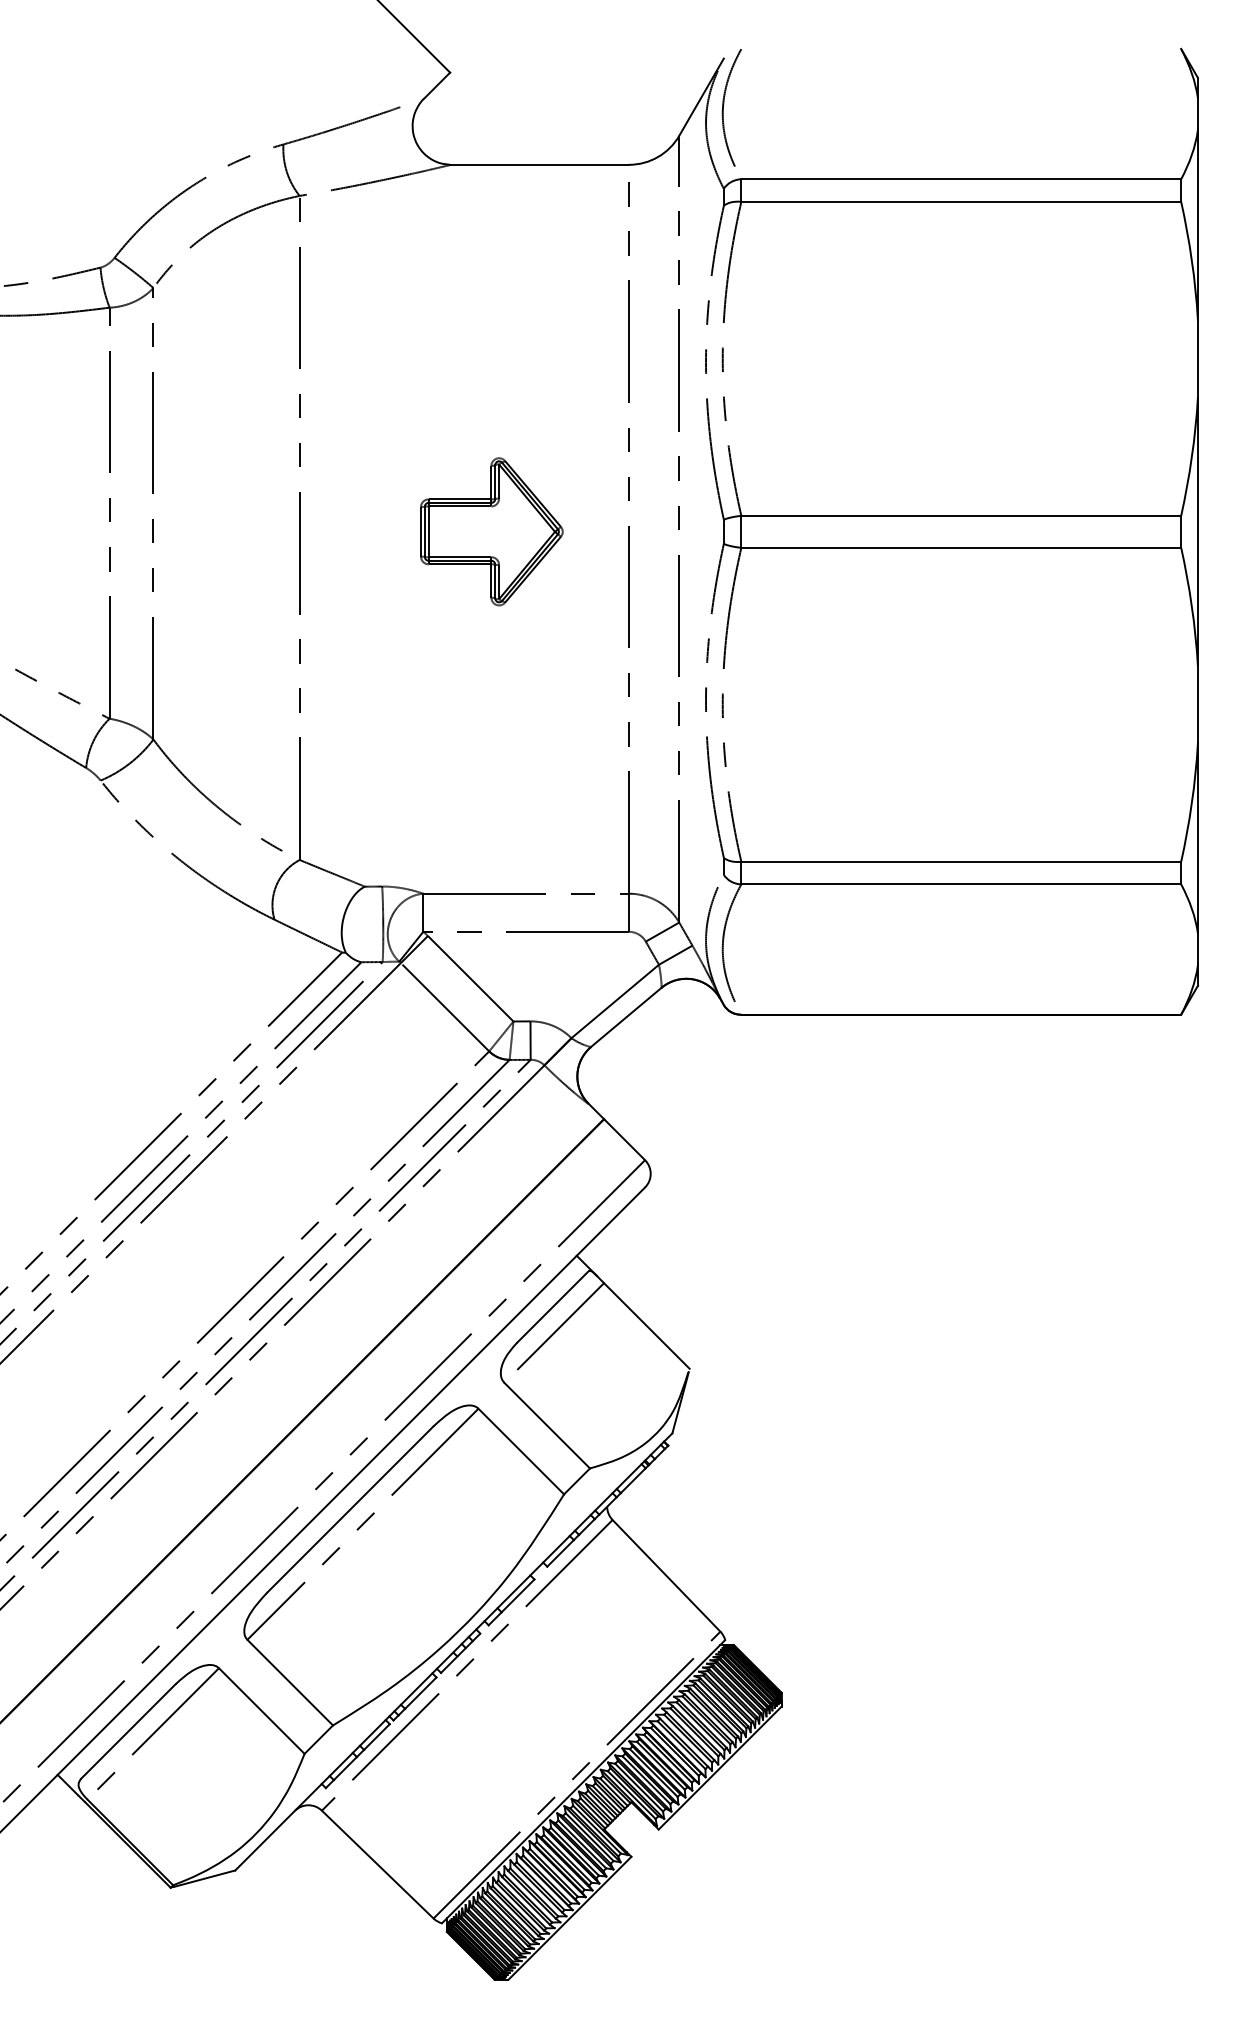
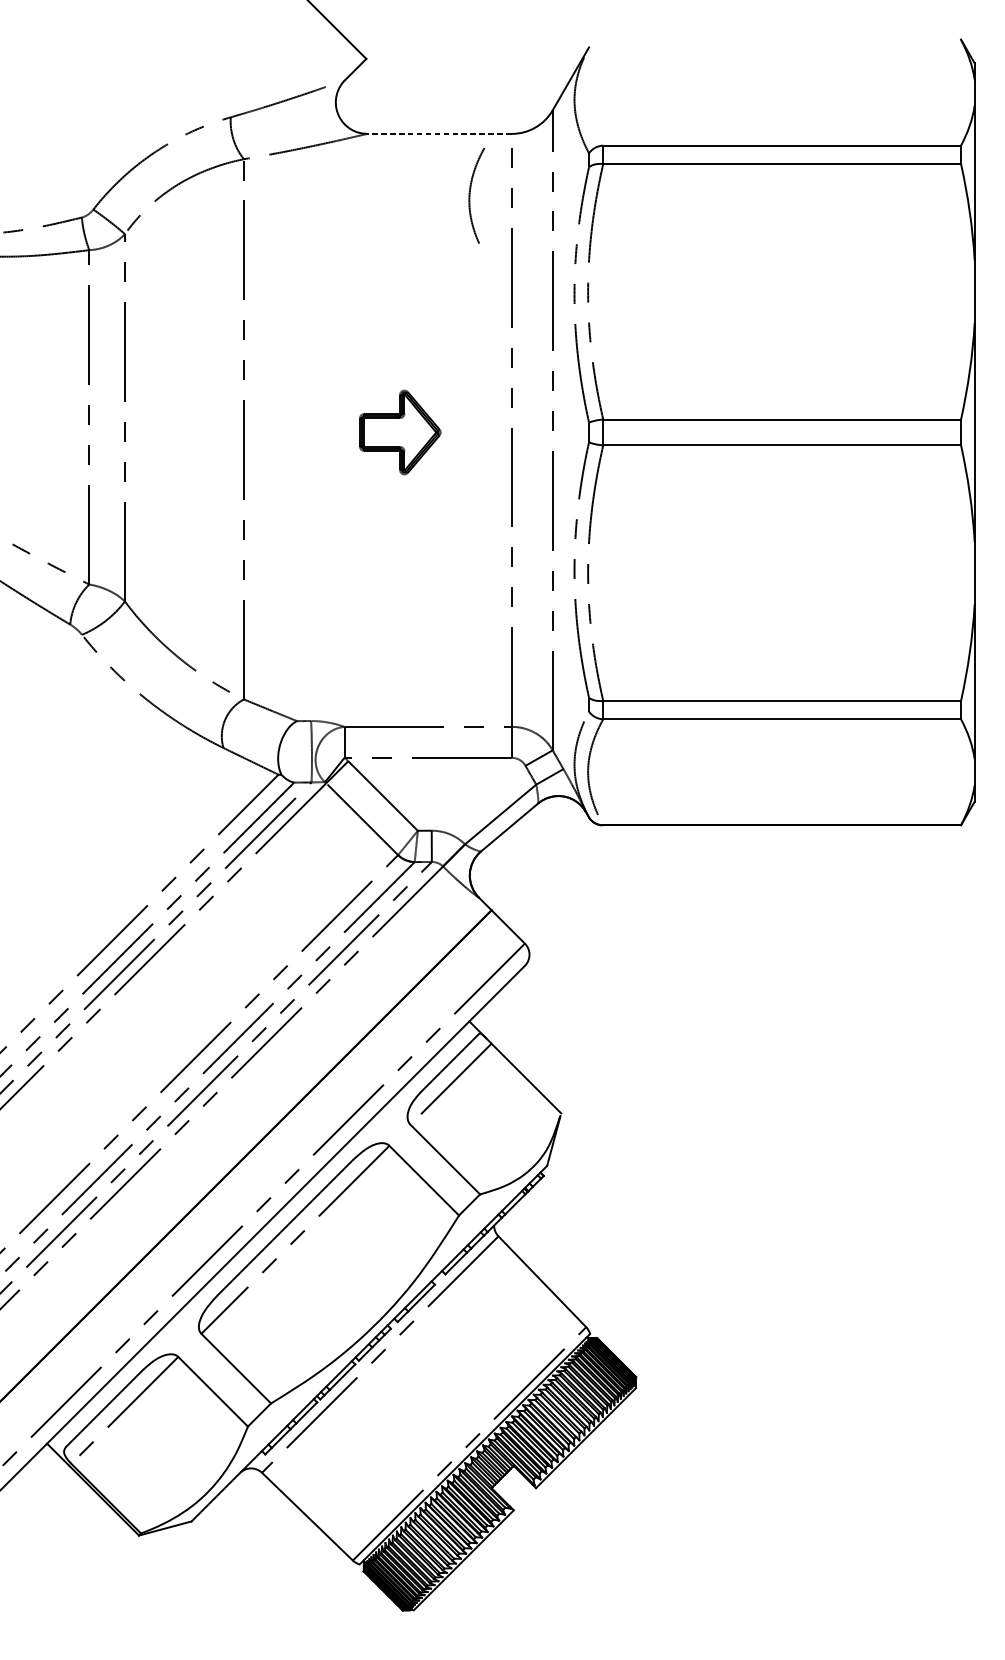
curve: (724, 104) -> (470, 193), moved
line: (539, 164) -> (439, 133), solid -> dashed
part: (491, 531) -> (399, 432), size x0.7

